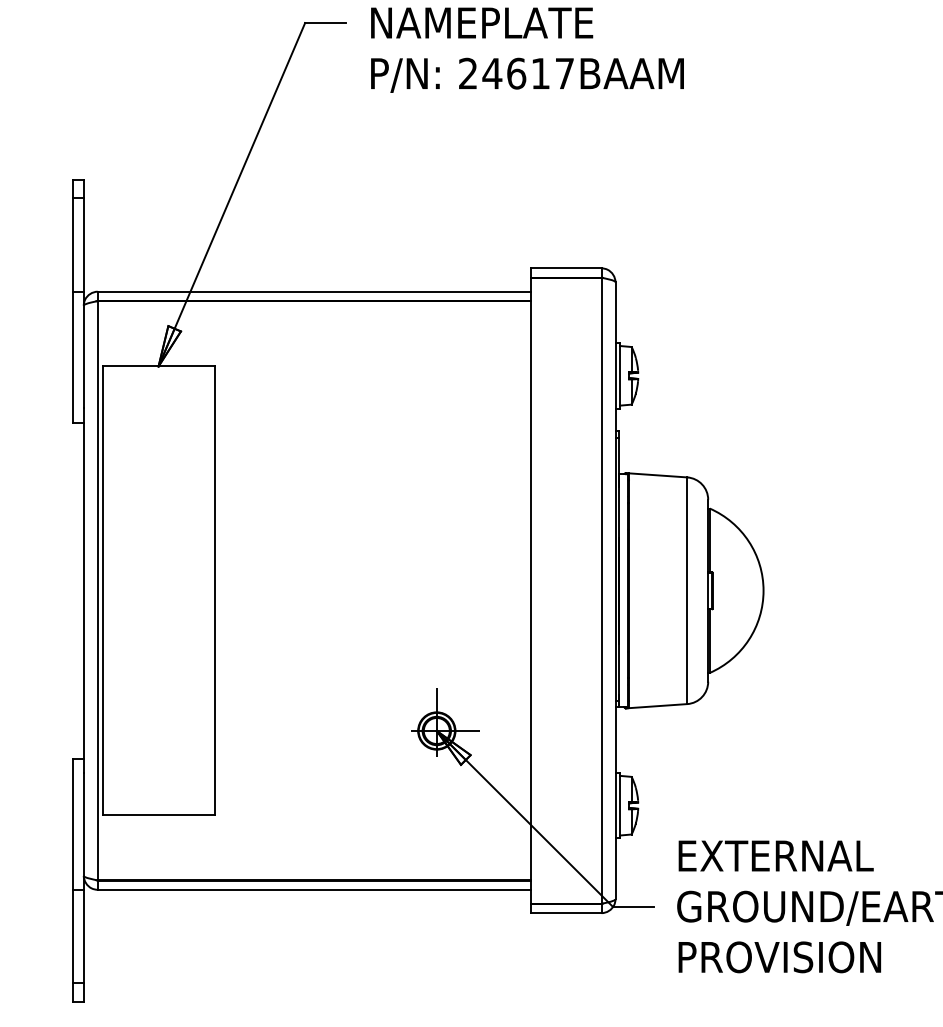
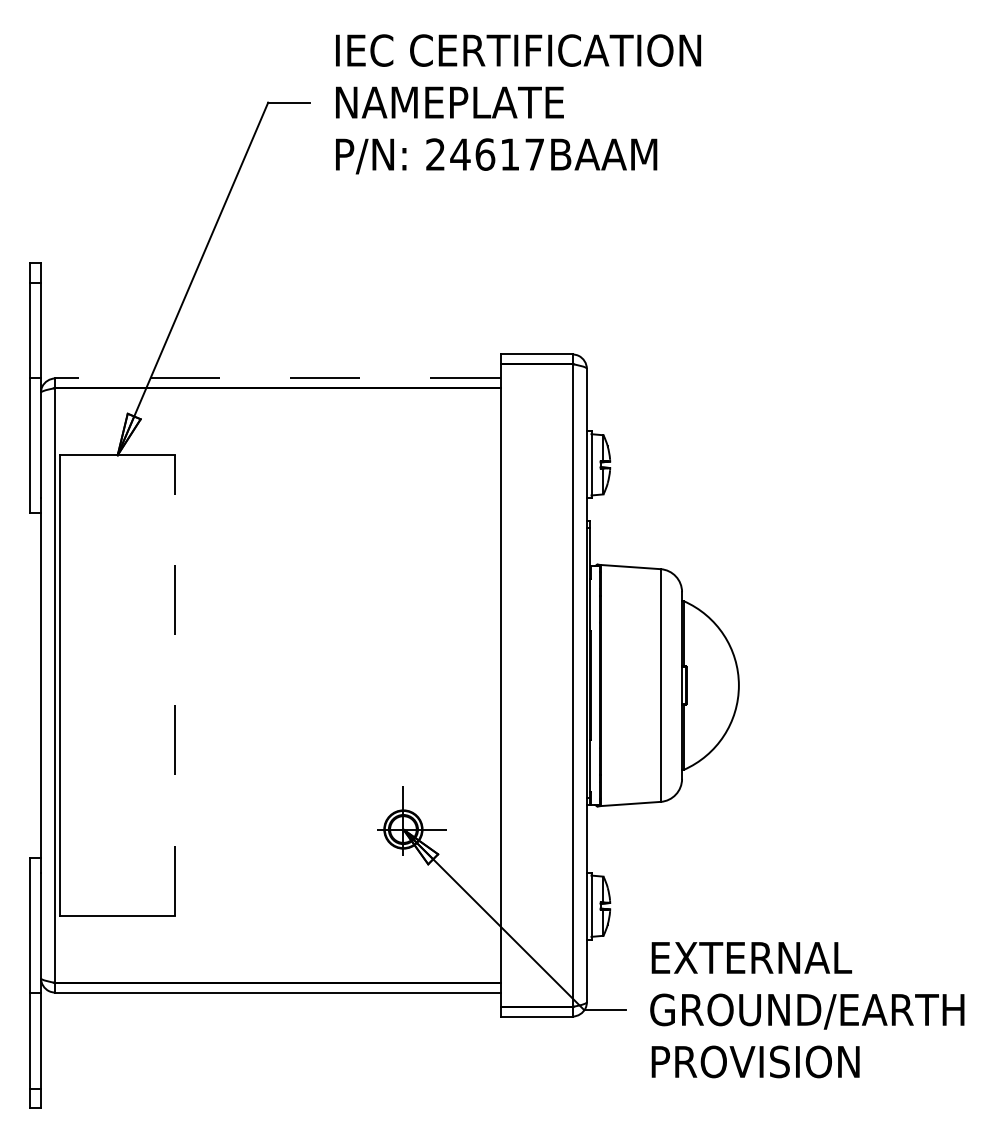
line: (314, 291) -> (277, 378), solid -> dashed
line: (214, 590) -> (175, 685), solid -> dashed

